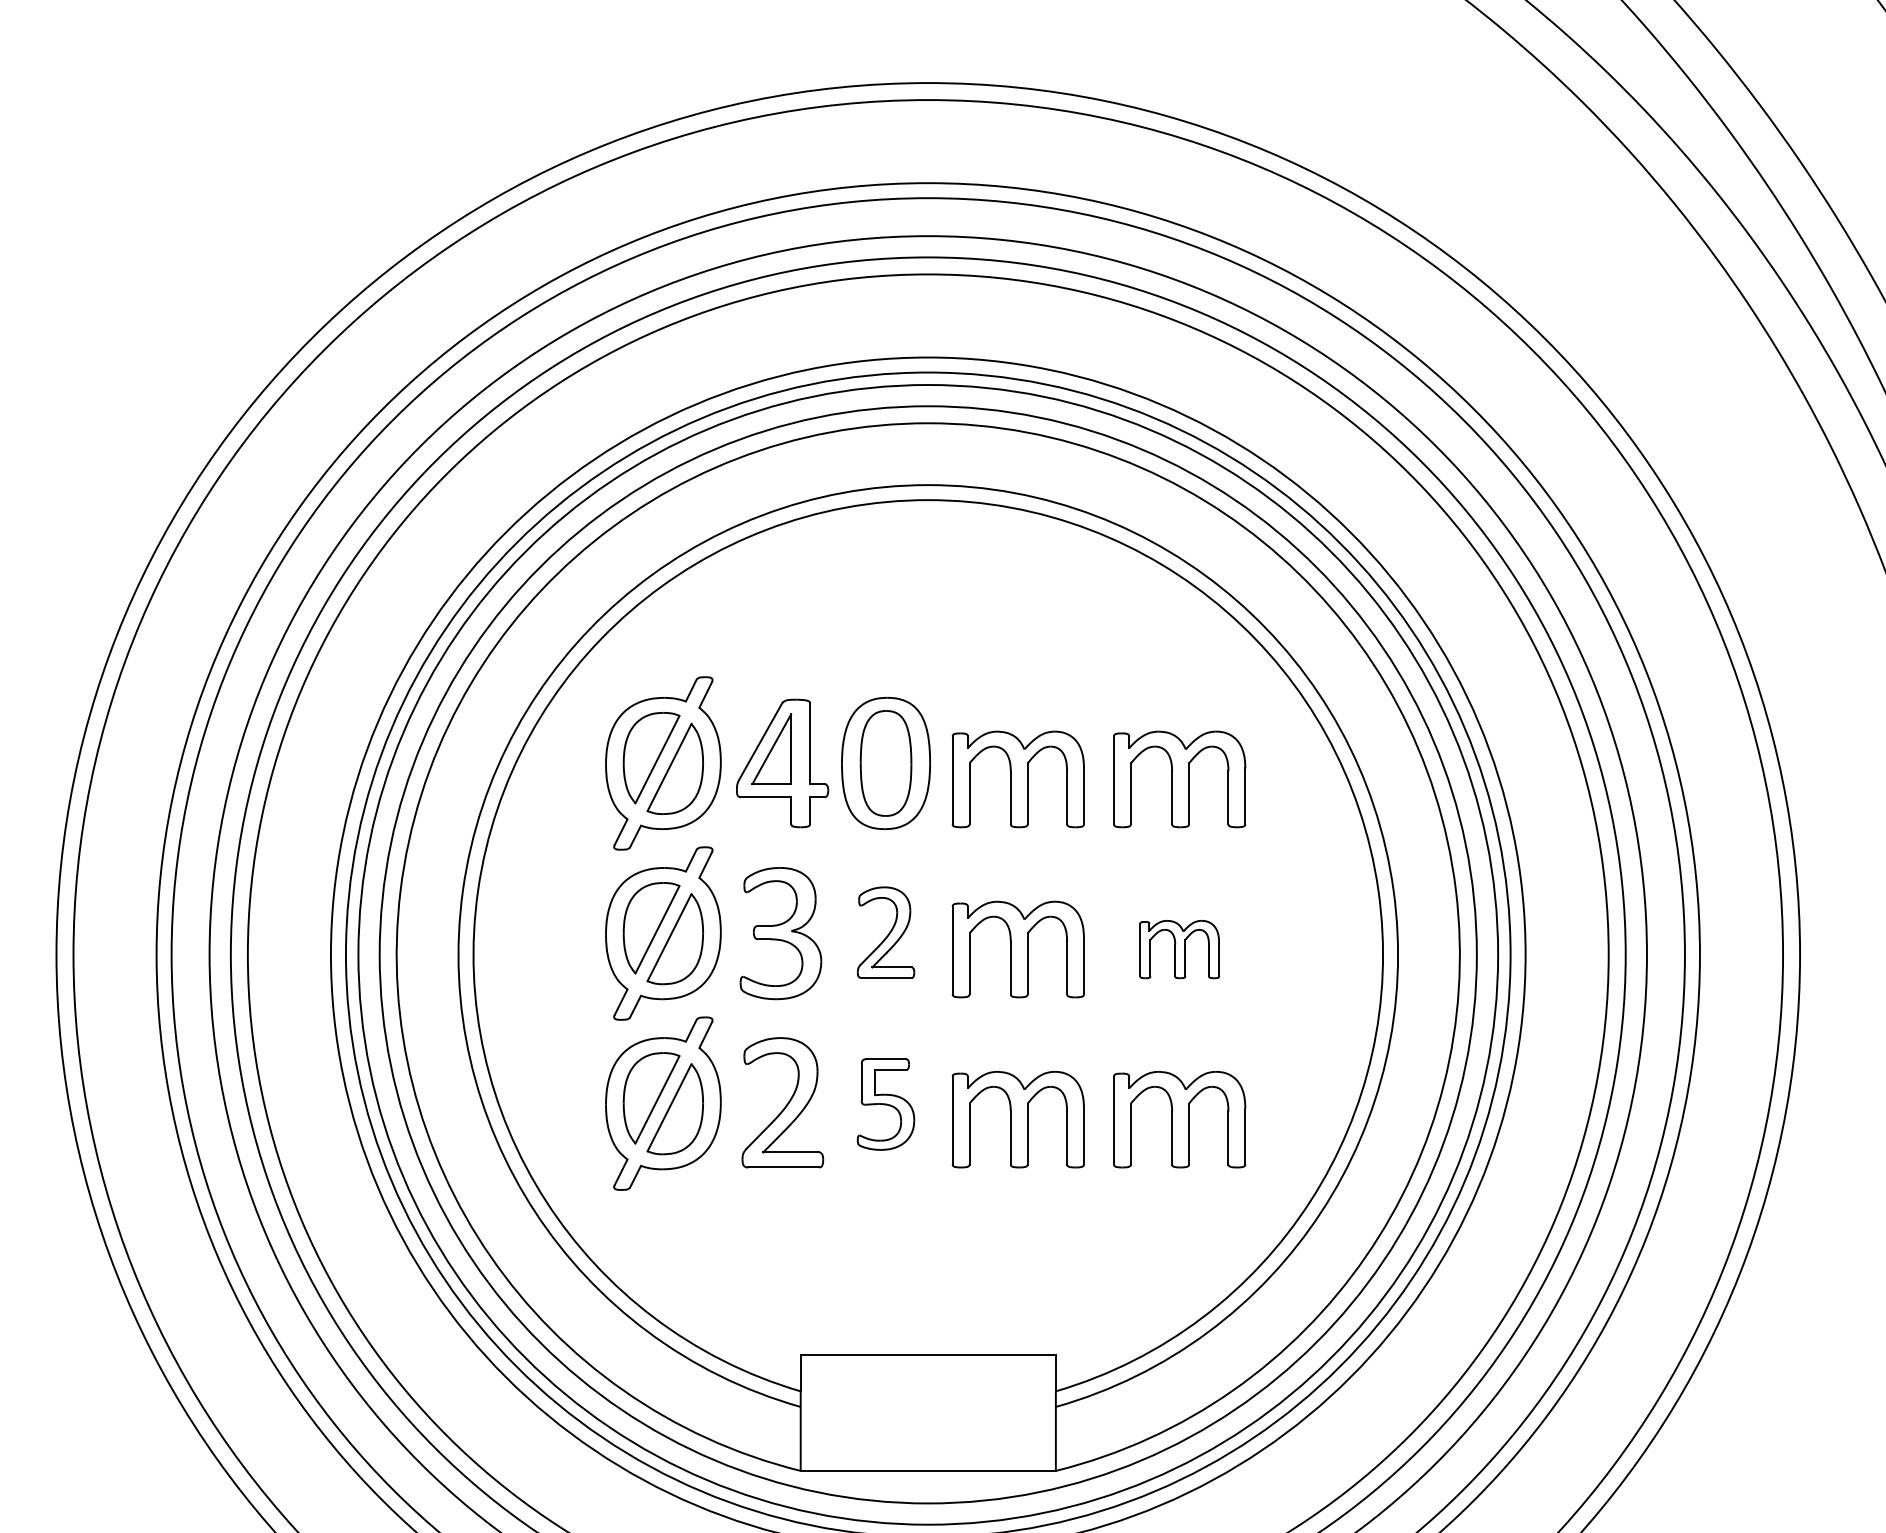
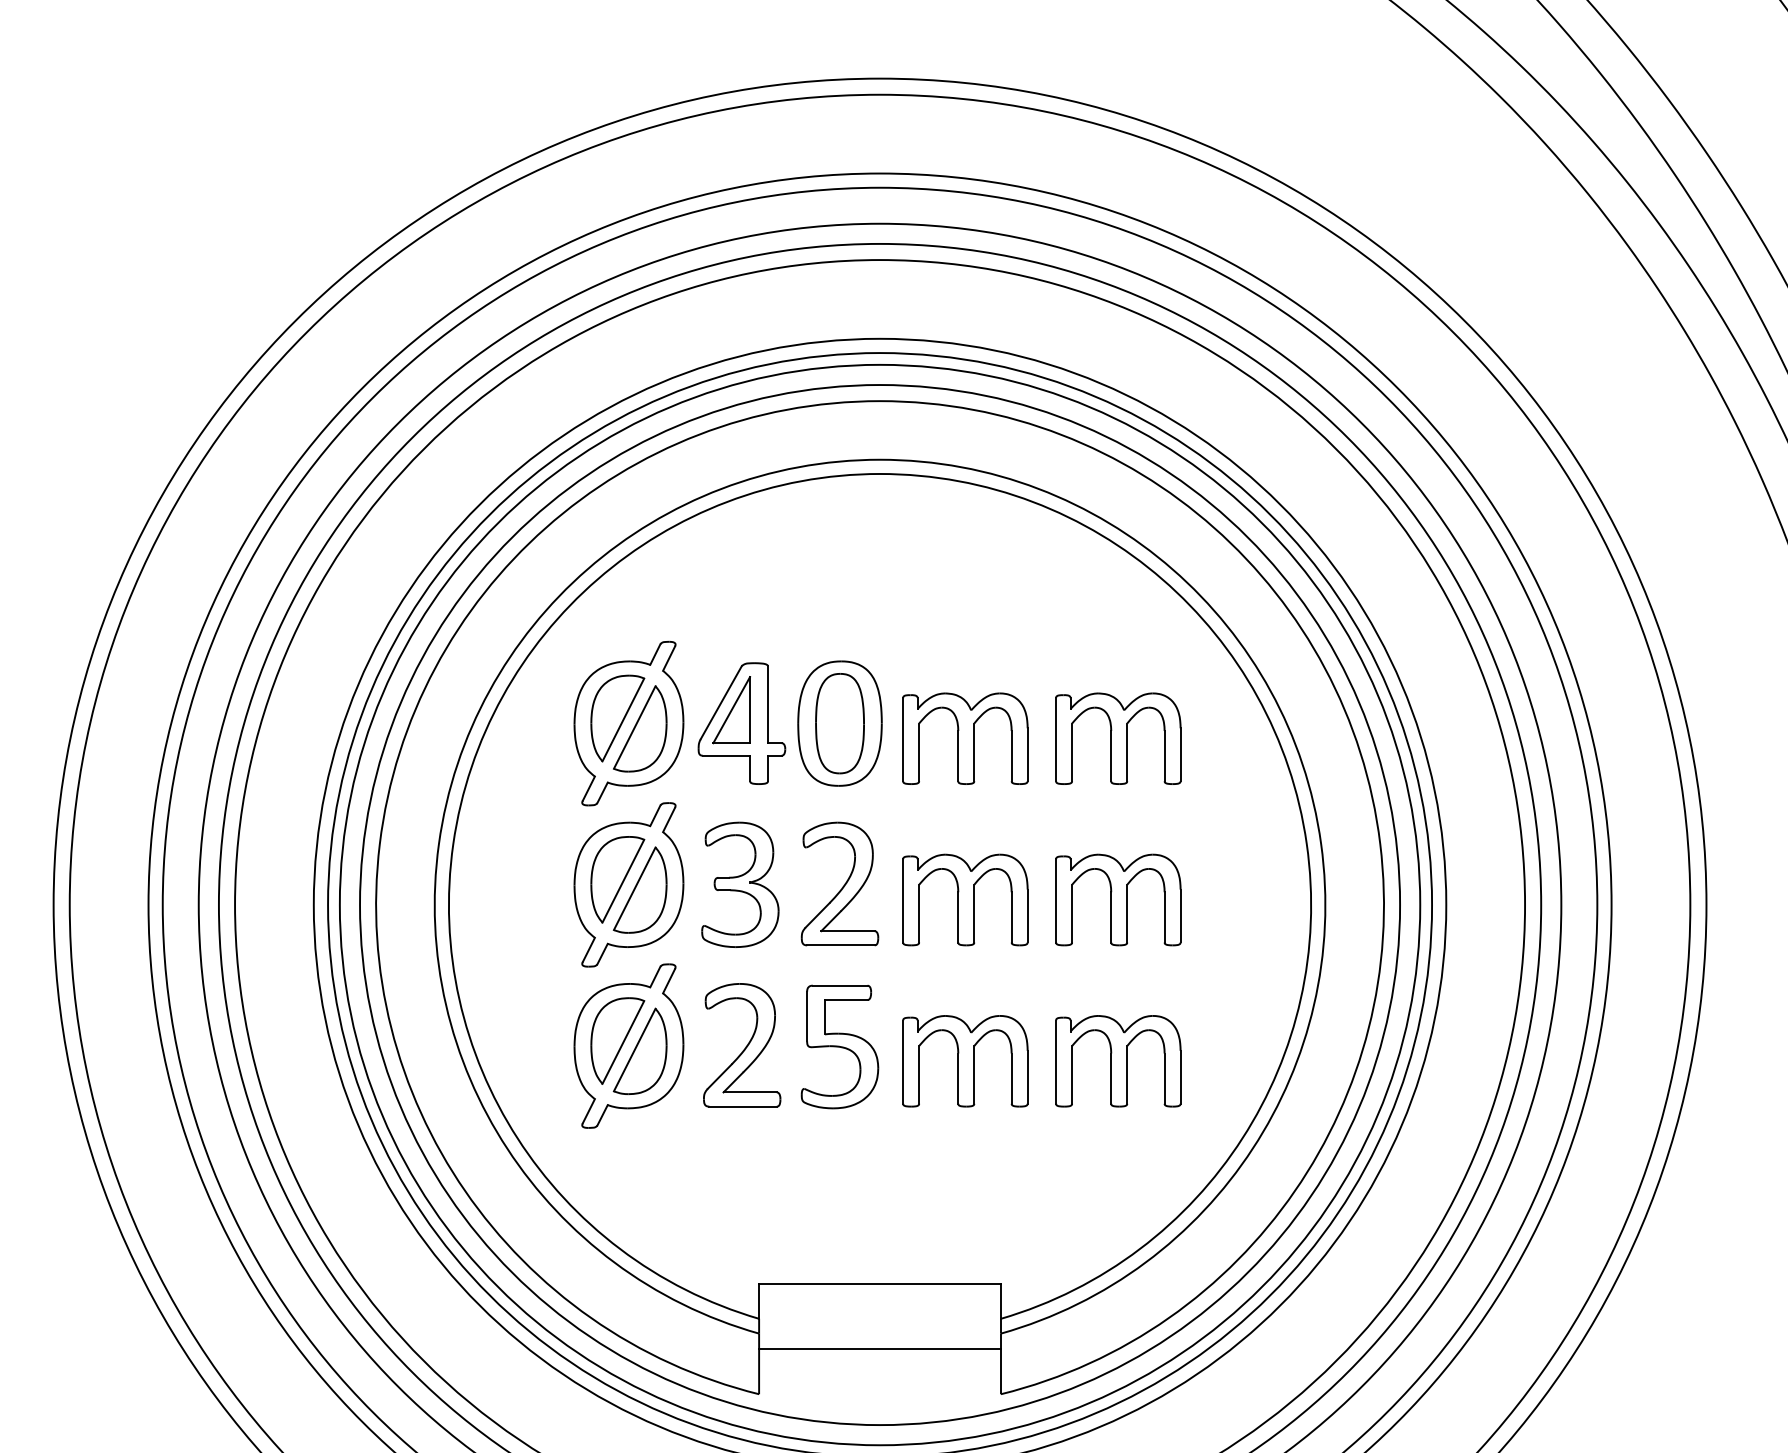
part: (885, 932) -> (839, 883), size x1.43
part: (1179, 948) -> (1118, 899), size x1.67
part: (885, 1104) -> (839, 1046), size x1.43
line: (927, 1471) -> (879, 1348), moved

